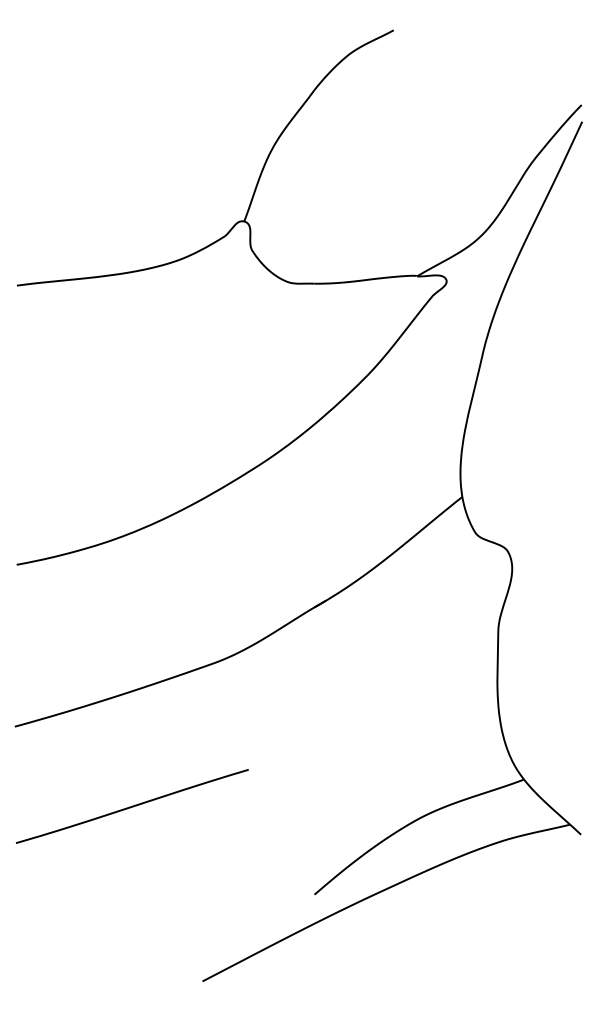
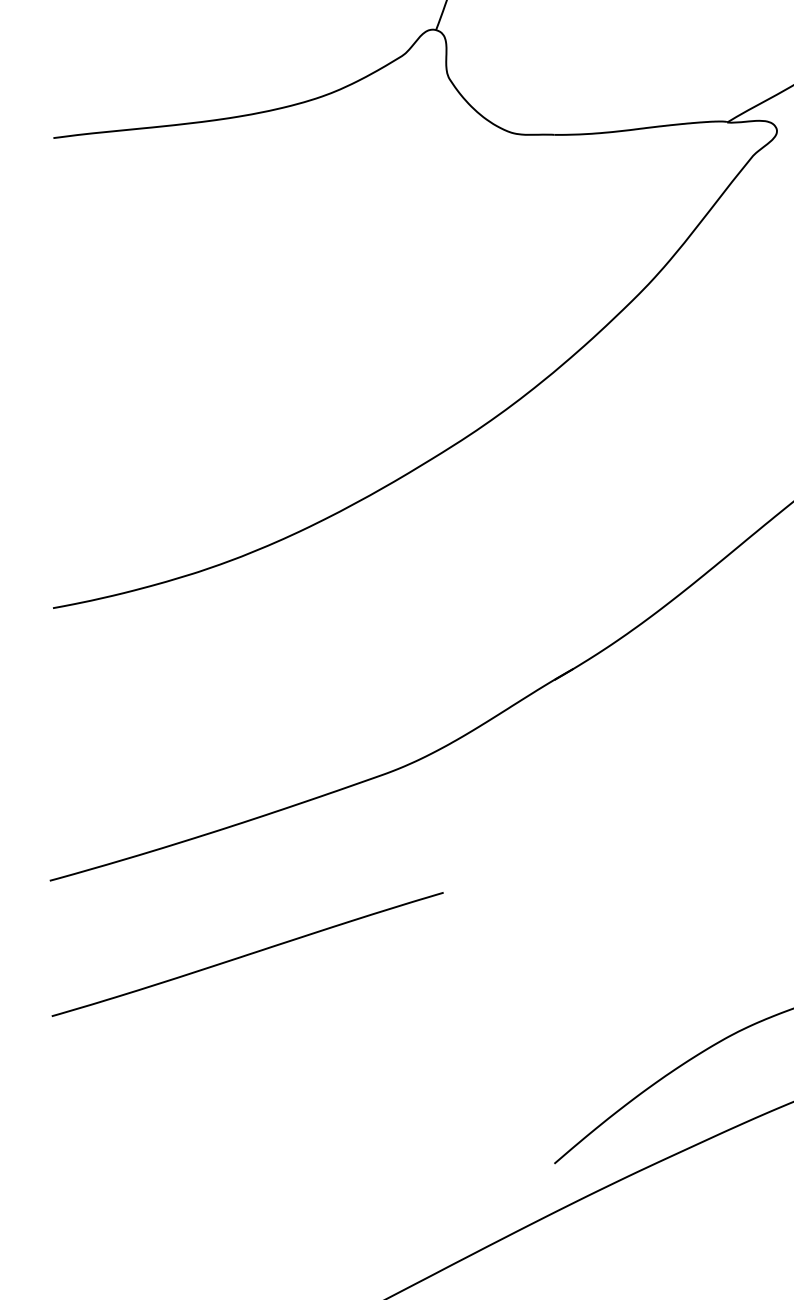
curve: (131, 806) -> (246, 954), moved

